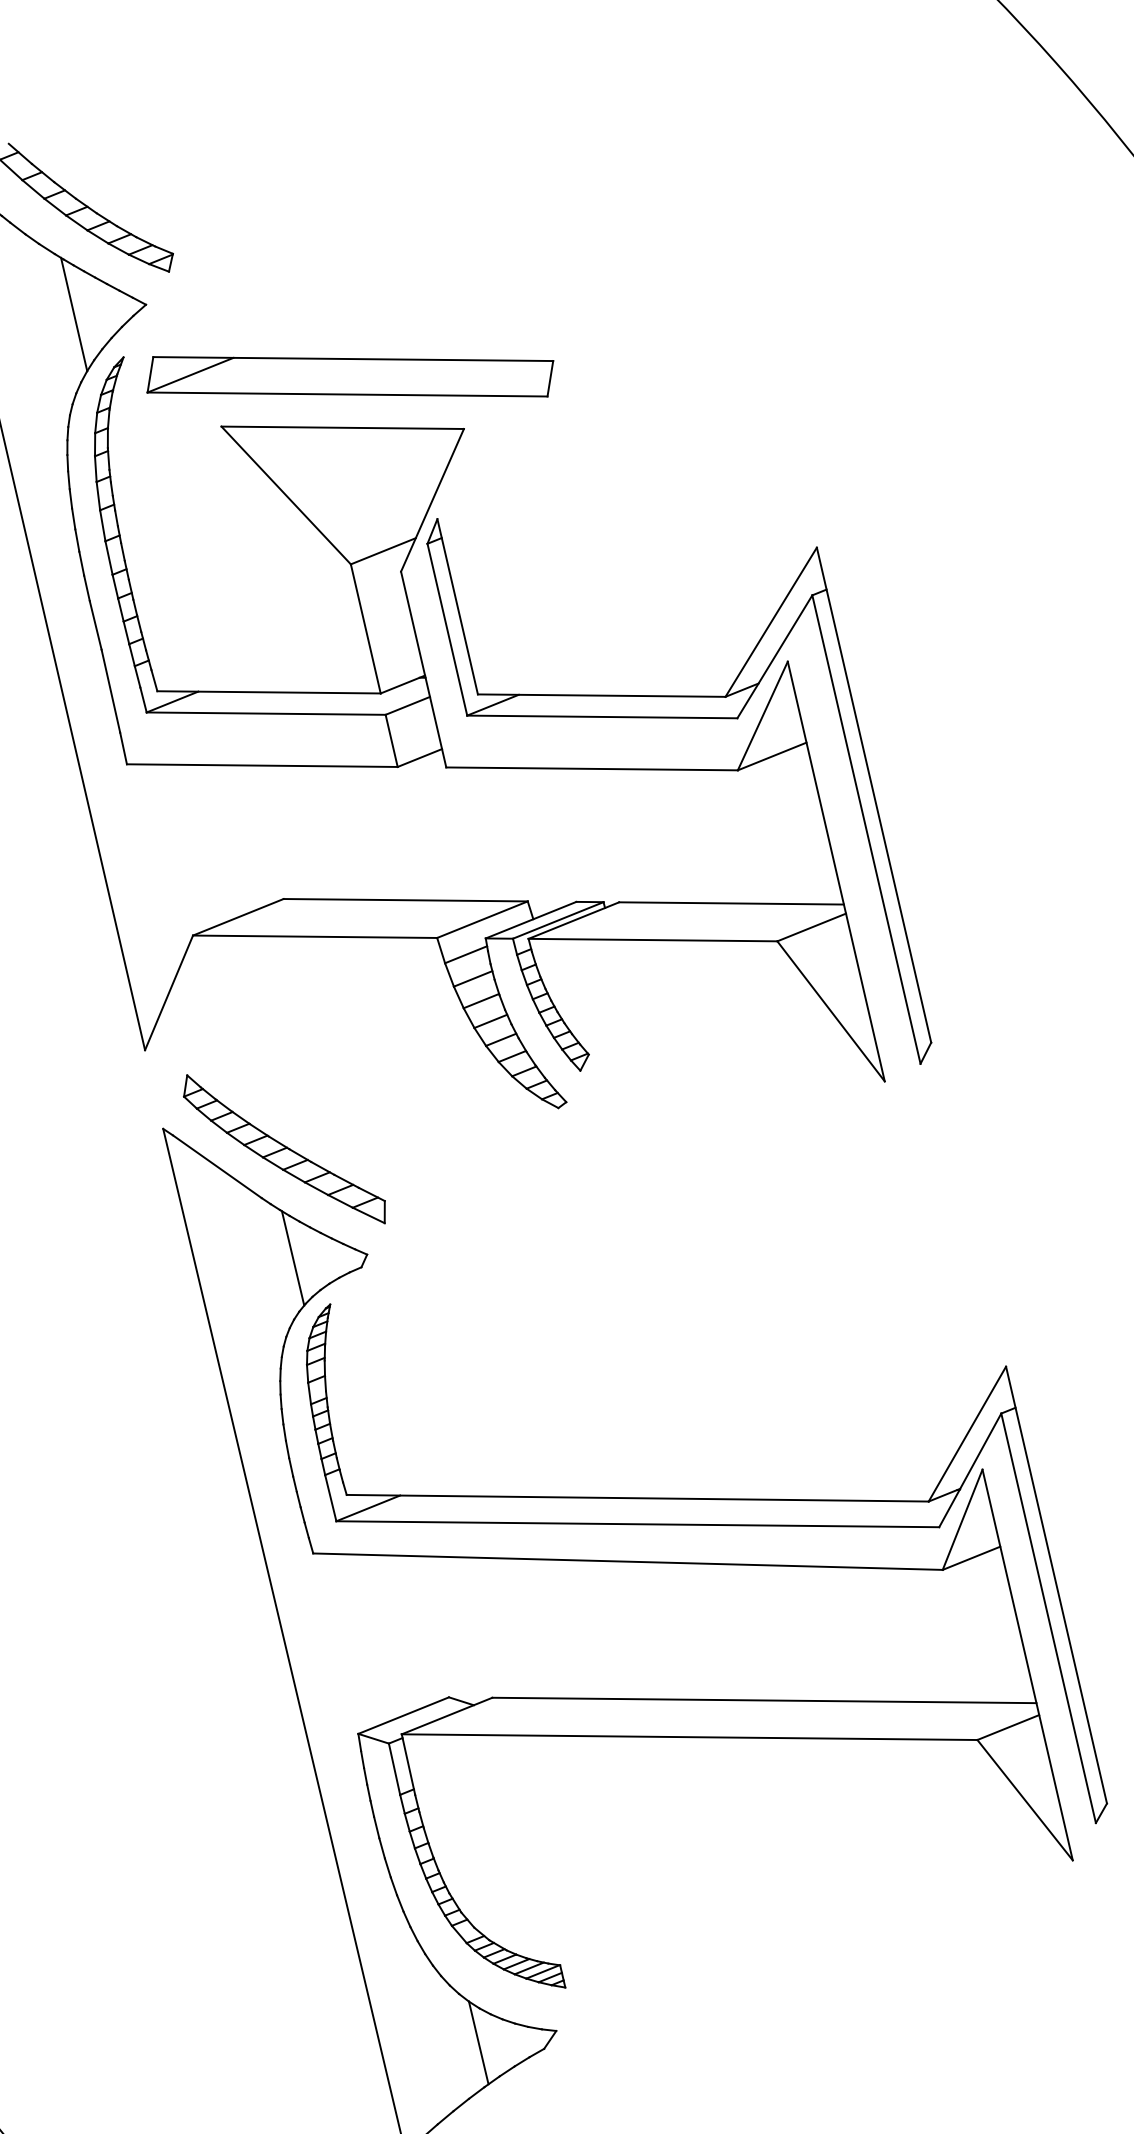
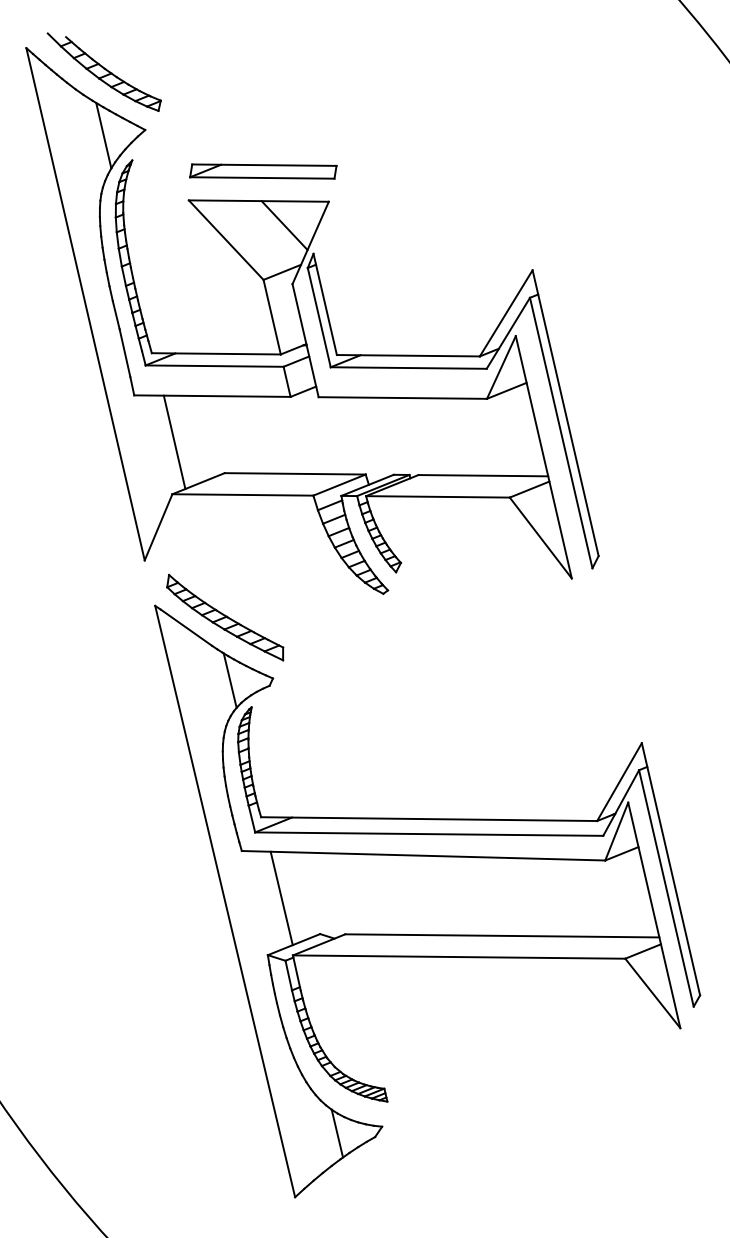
part: (350, 376) -> (263, 171), size x0.62
line: (387, 470) -> (284, 225), added
line: (196, 845) -> (174, 442), added
line: (381, 1635) -> (281, 898), added

